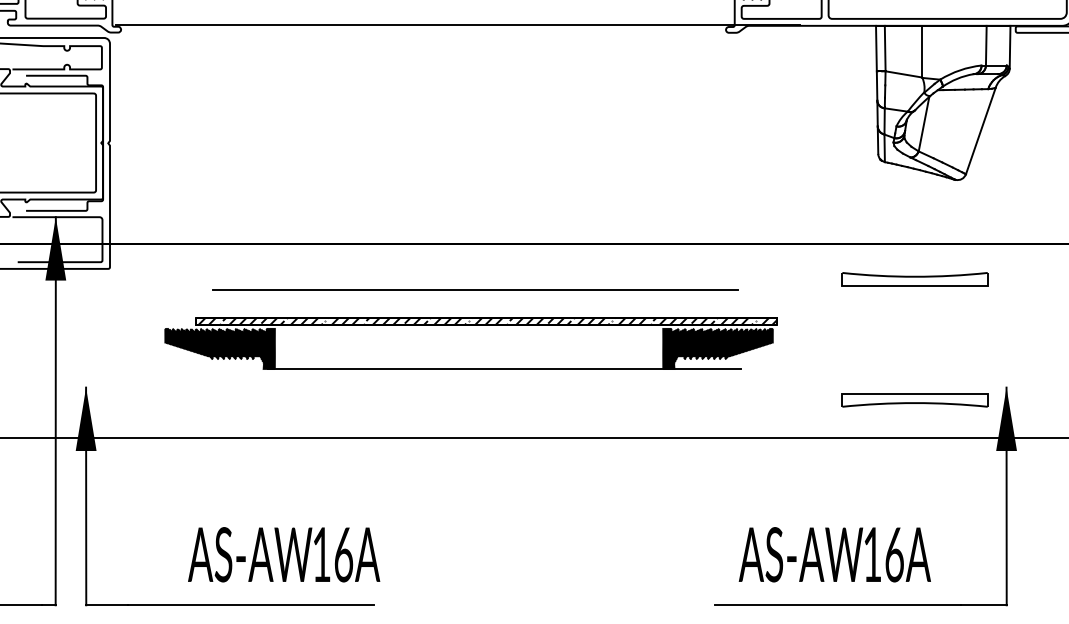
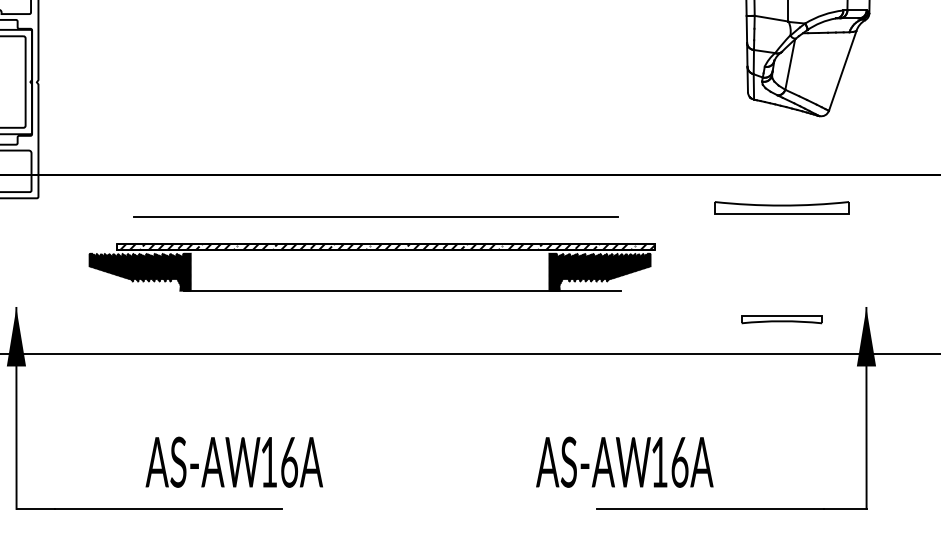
part: (914, 400) -> (781, 319), size x0.6
text: (284, 554) -> (234, 462), moved
text: (834, 554) -> (624, 462), moved

